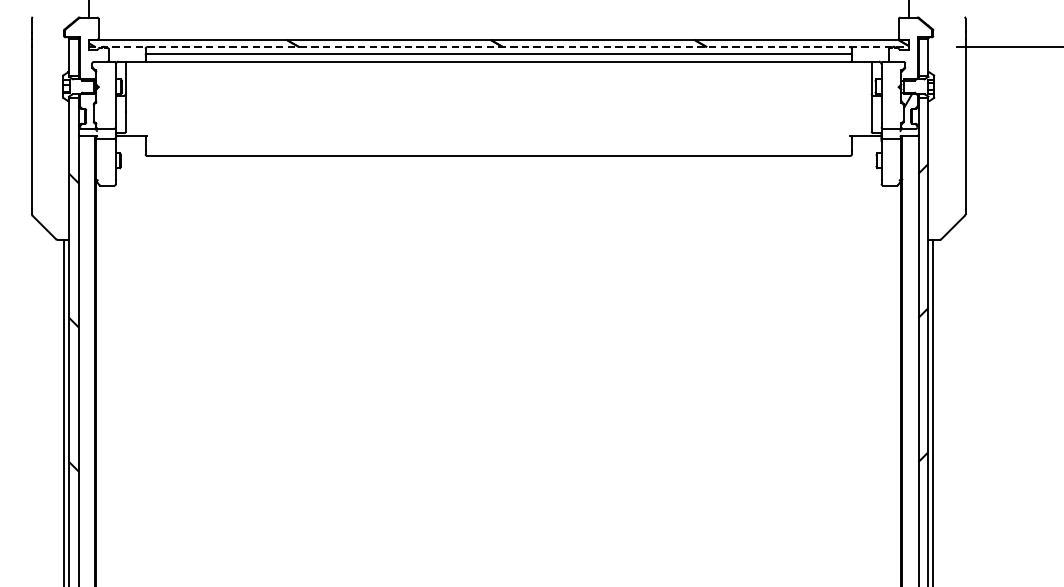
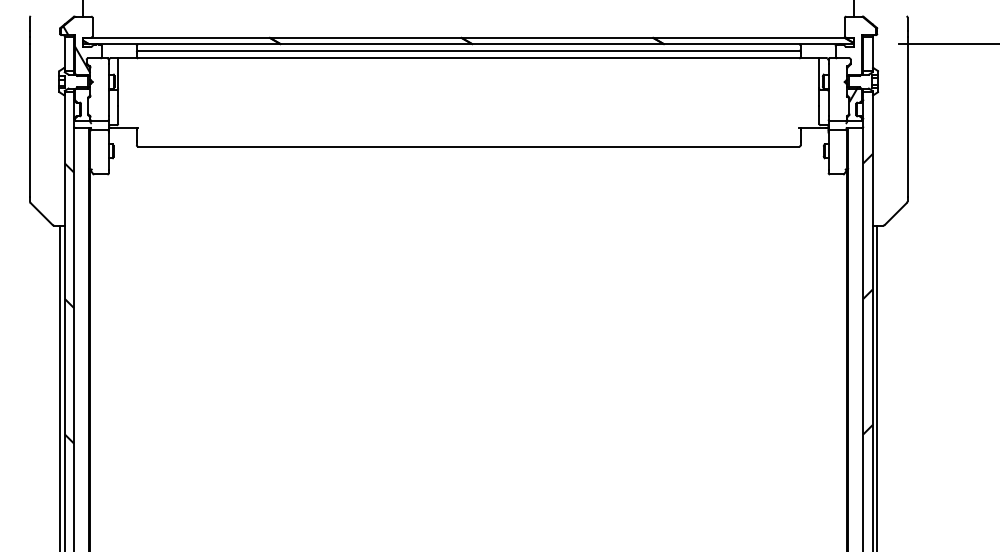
line: (499, 47) -> (469, 44), dashed -> solid
hatch: (81, 52) -> (76, 49), added

